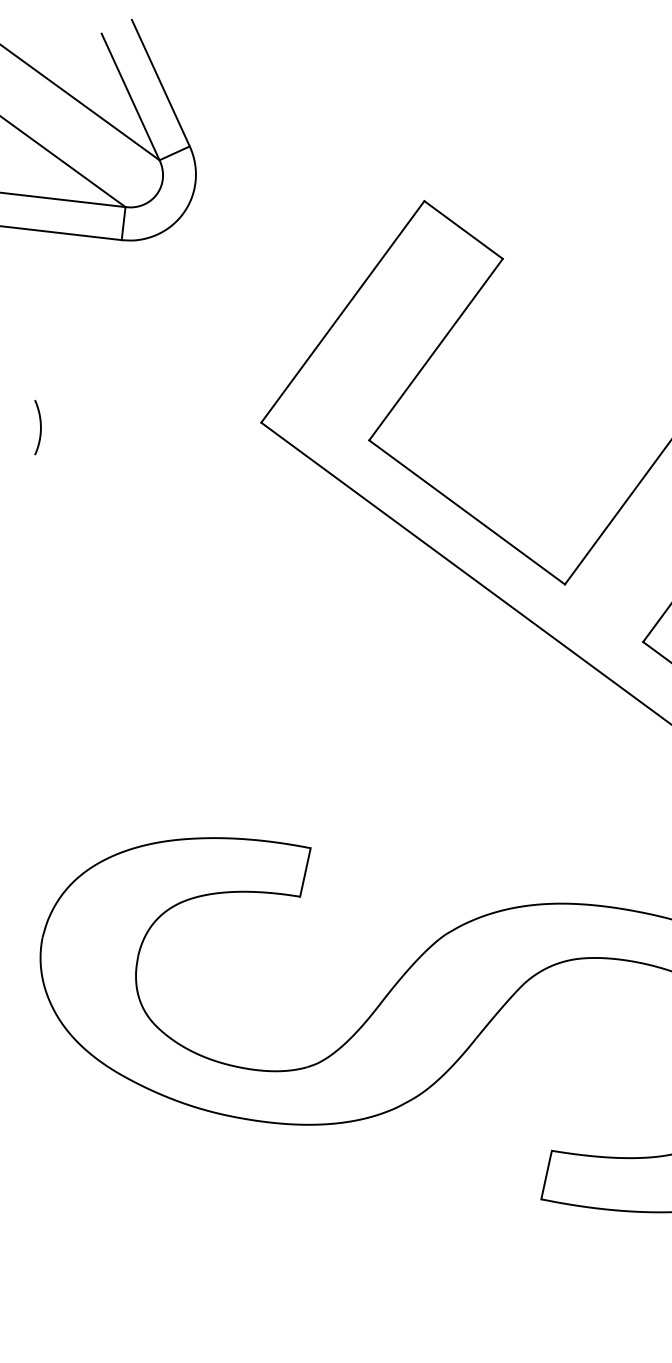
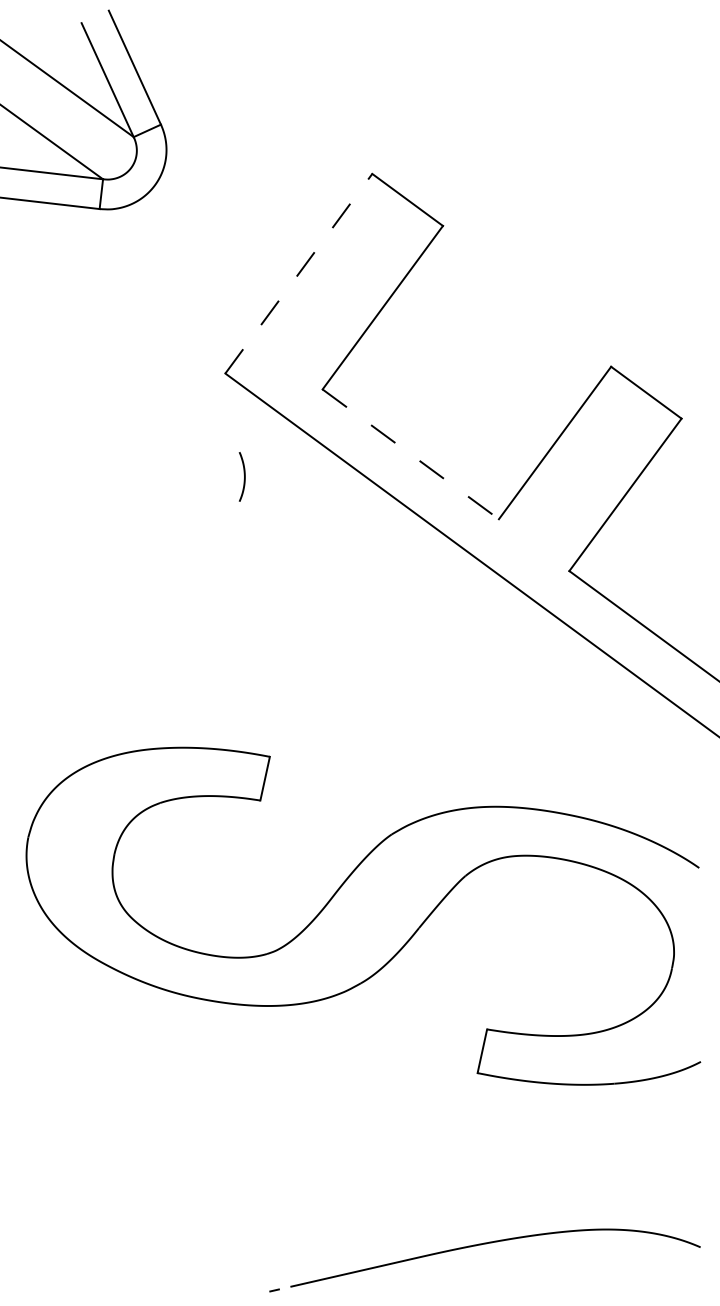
line: (342, 311) -> (298, 273), solid -> dashed
curve: (39, 424) -> (243, 474), moved
line: (467, 512) -> (411, 454), solid -> dashed

